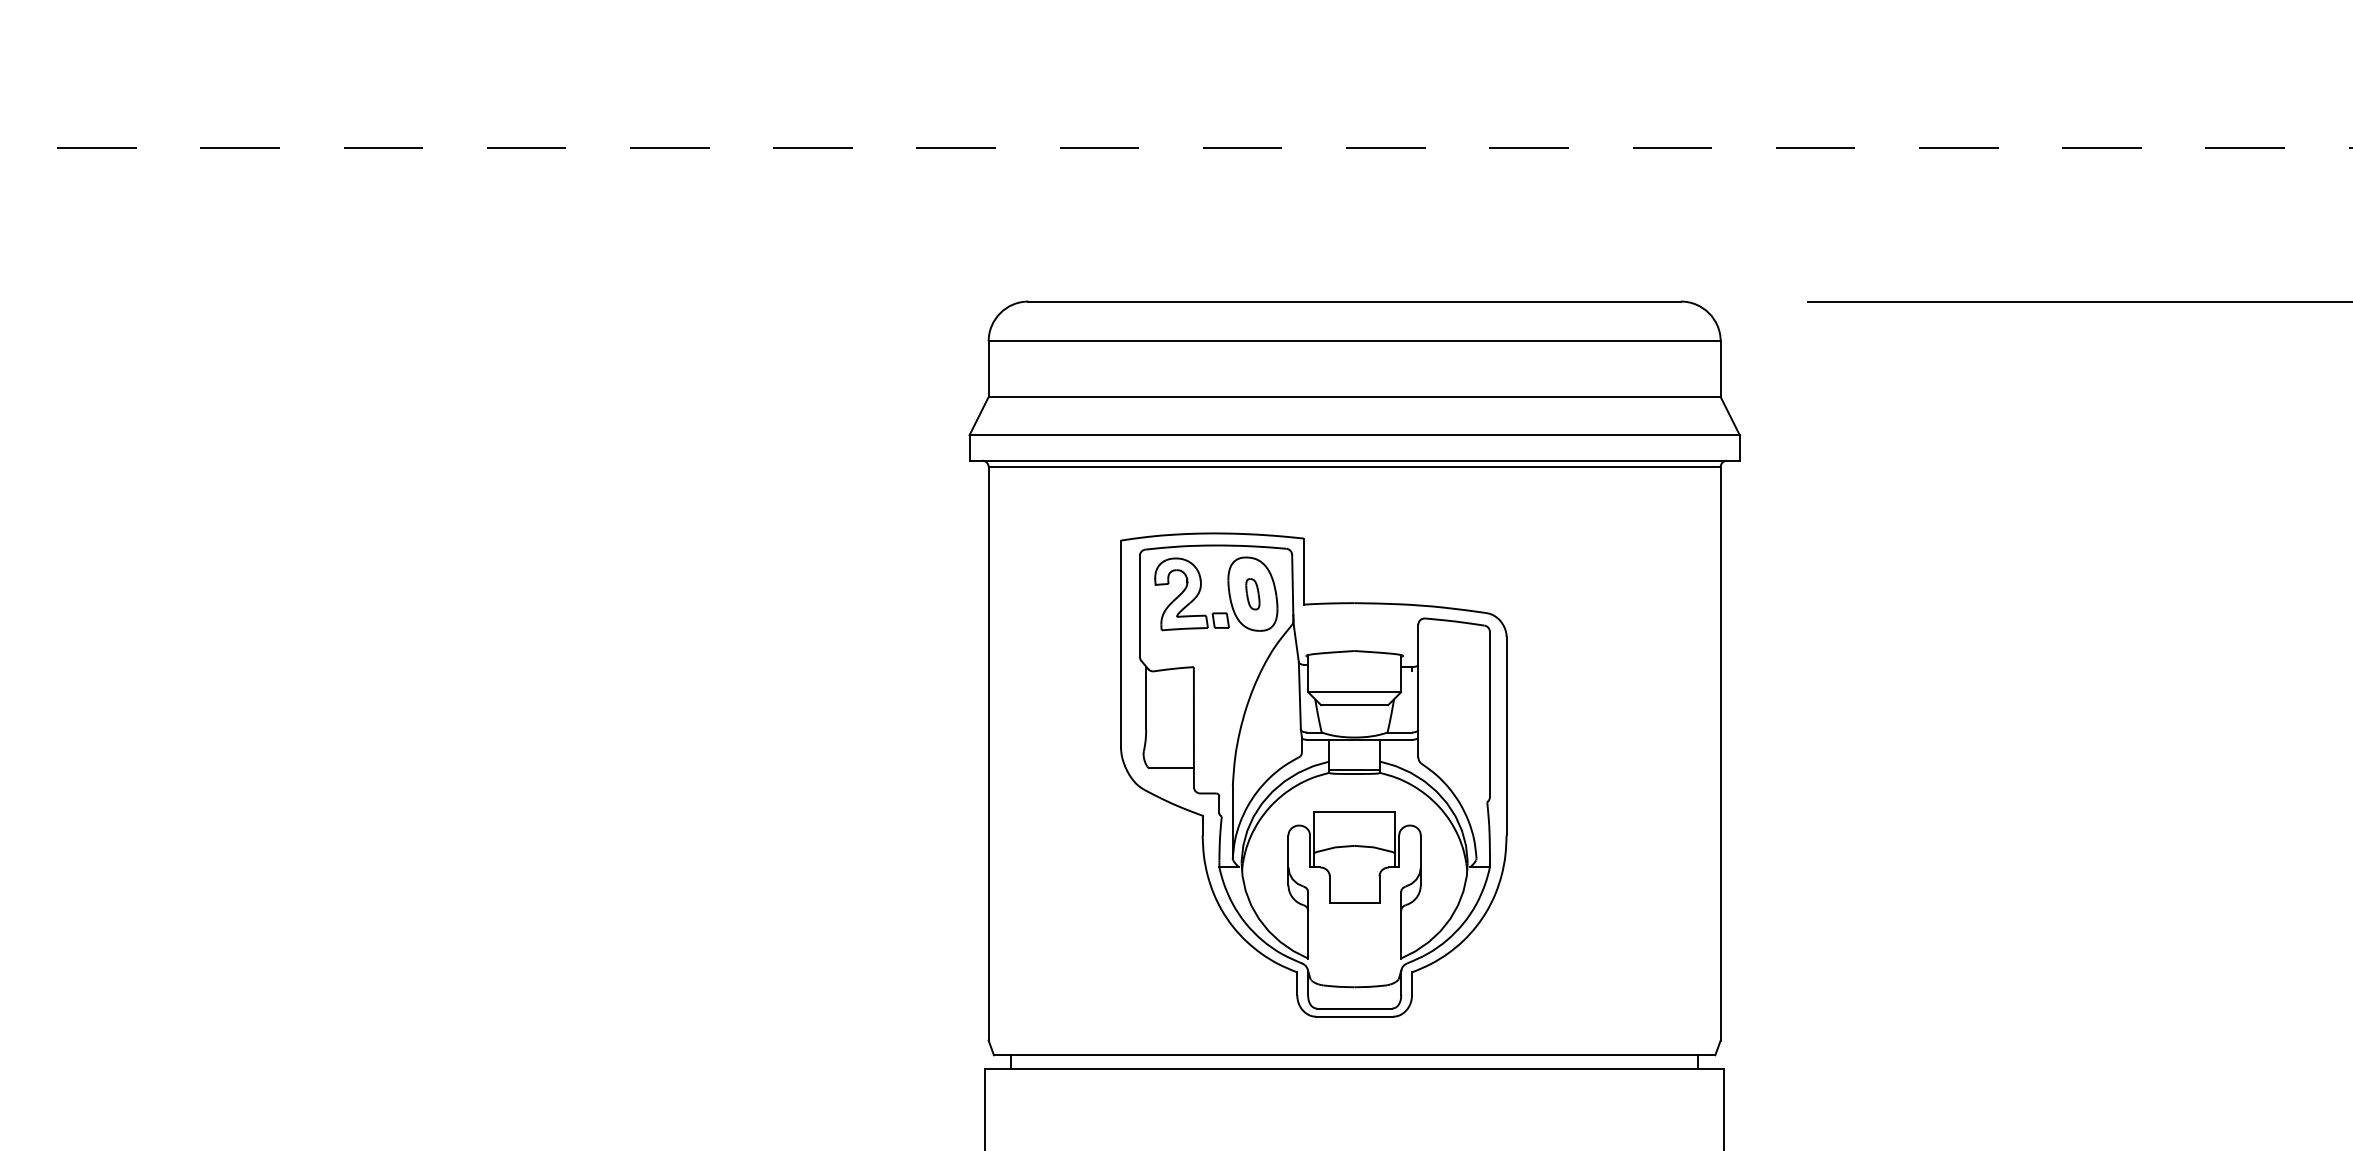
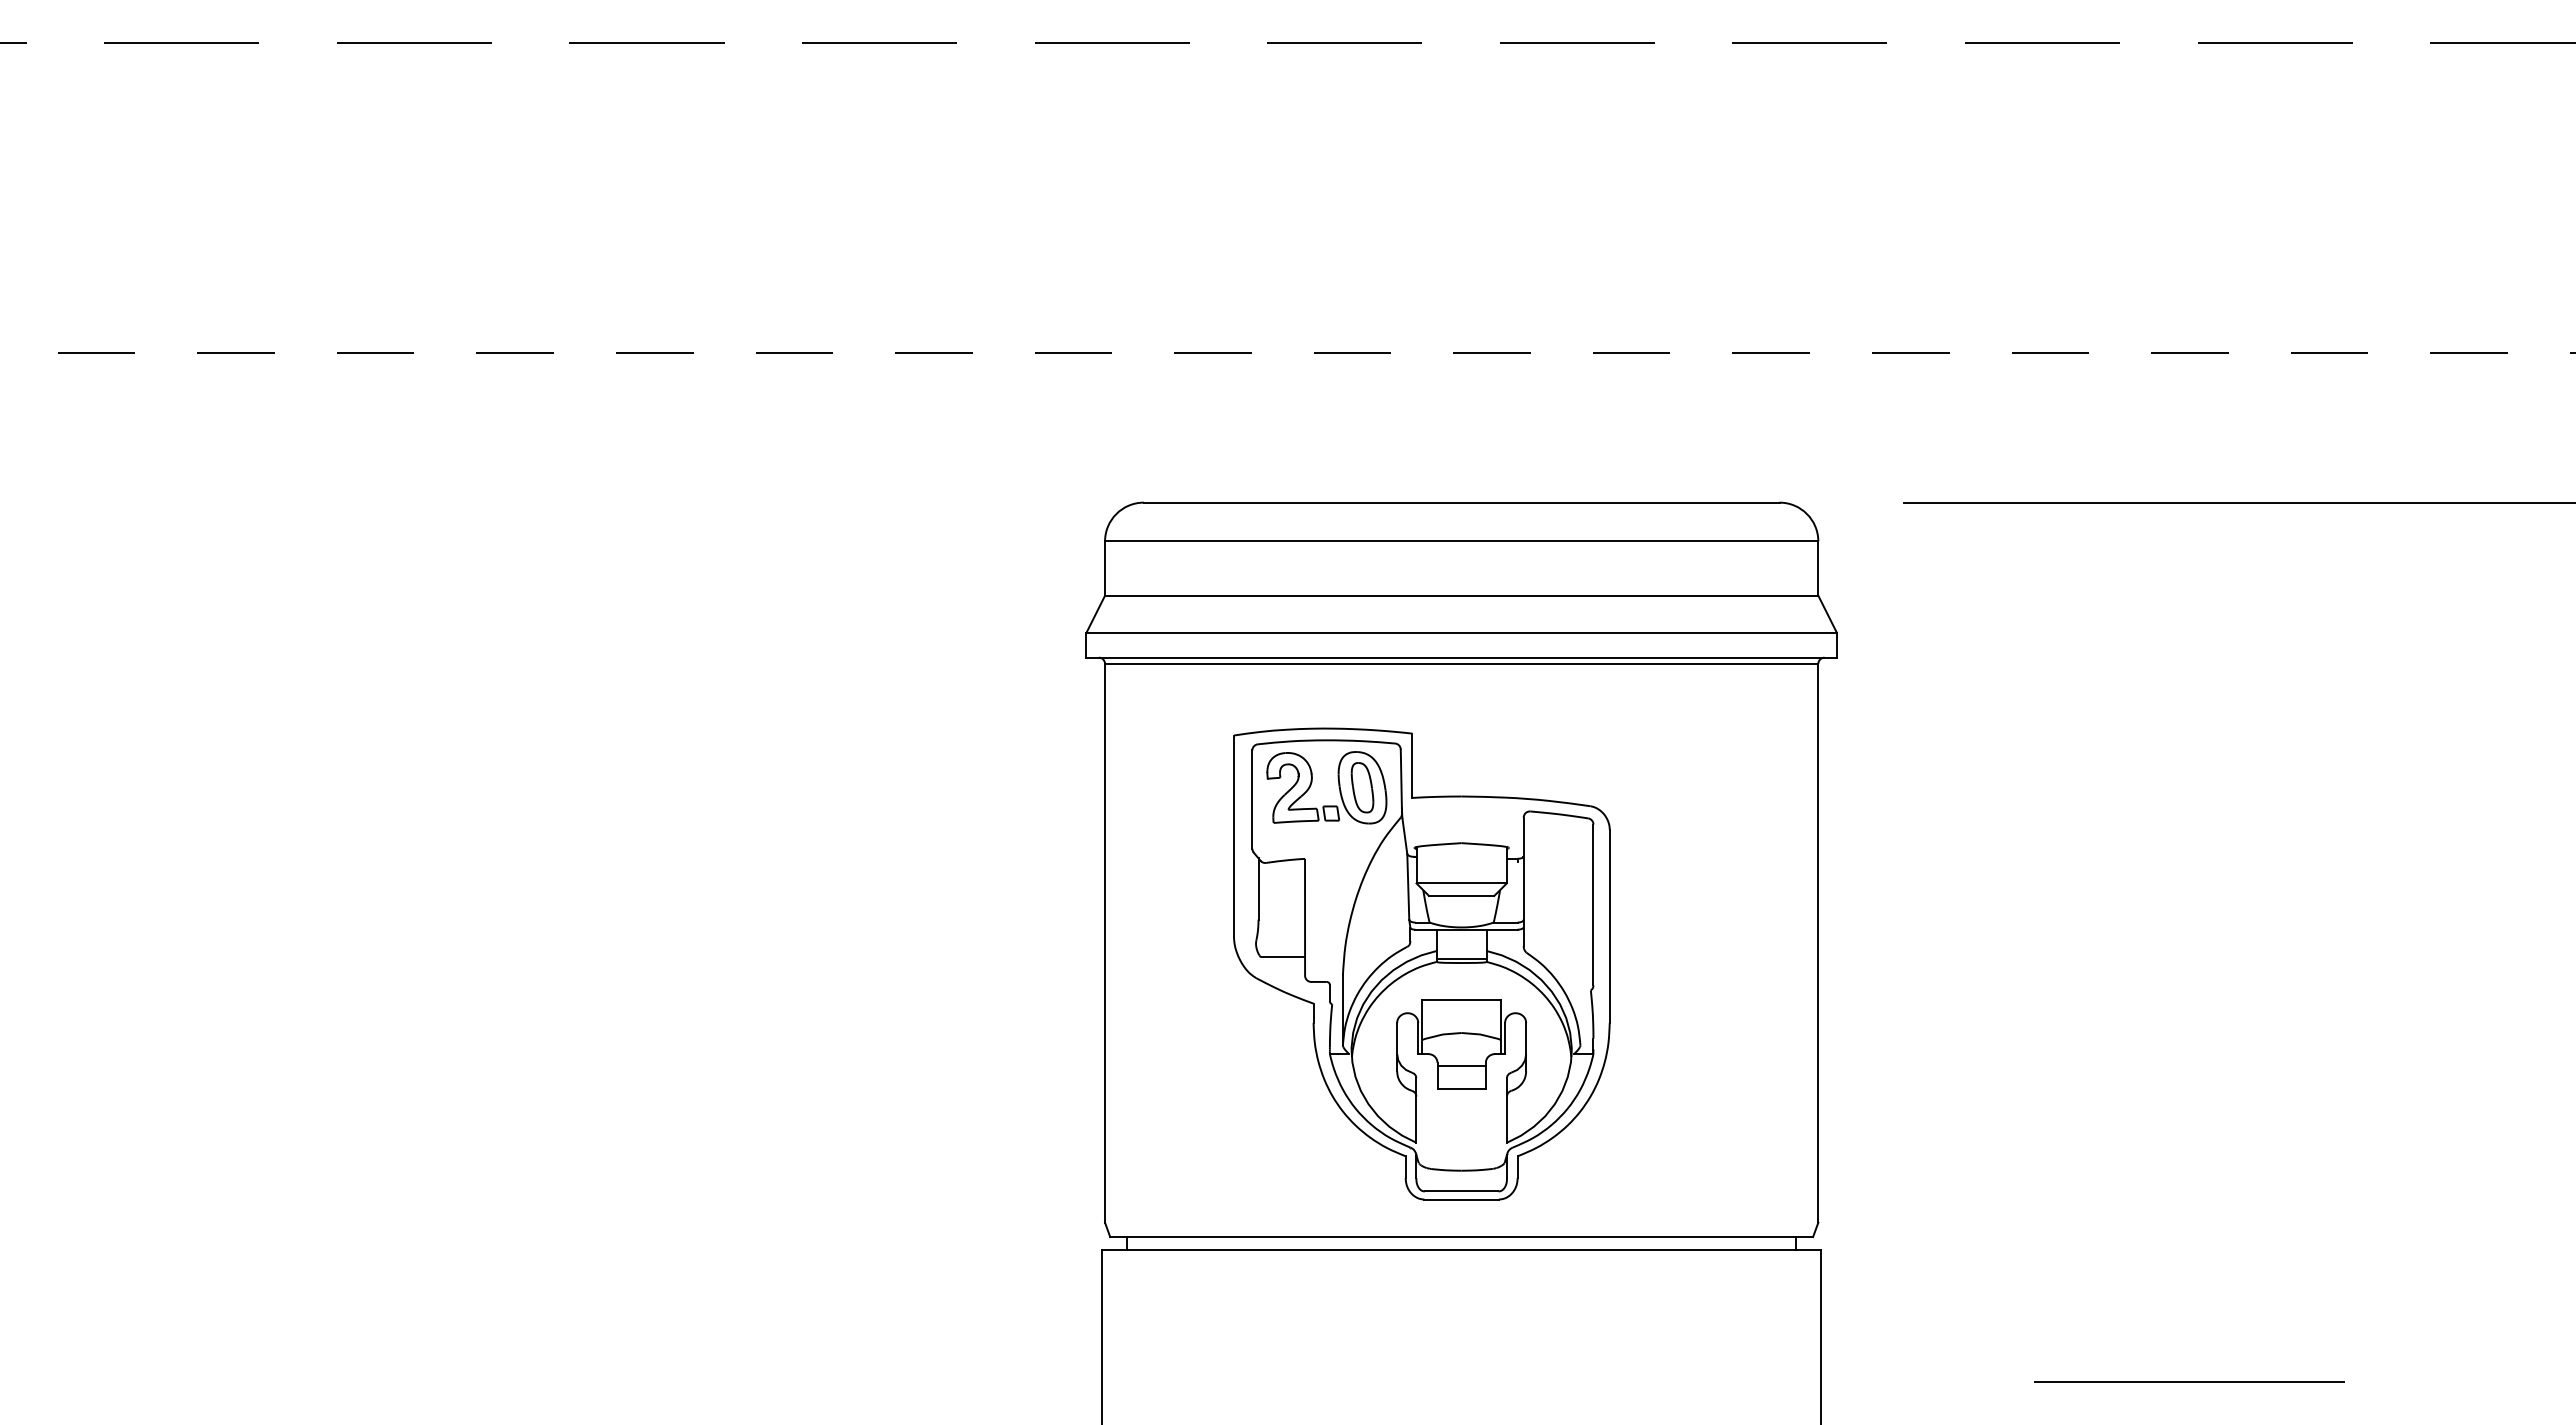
part: (1252, 593) -> (1362, 787), size x1.67
line: (1354, 880) -> (1461, 1066), added

